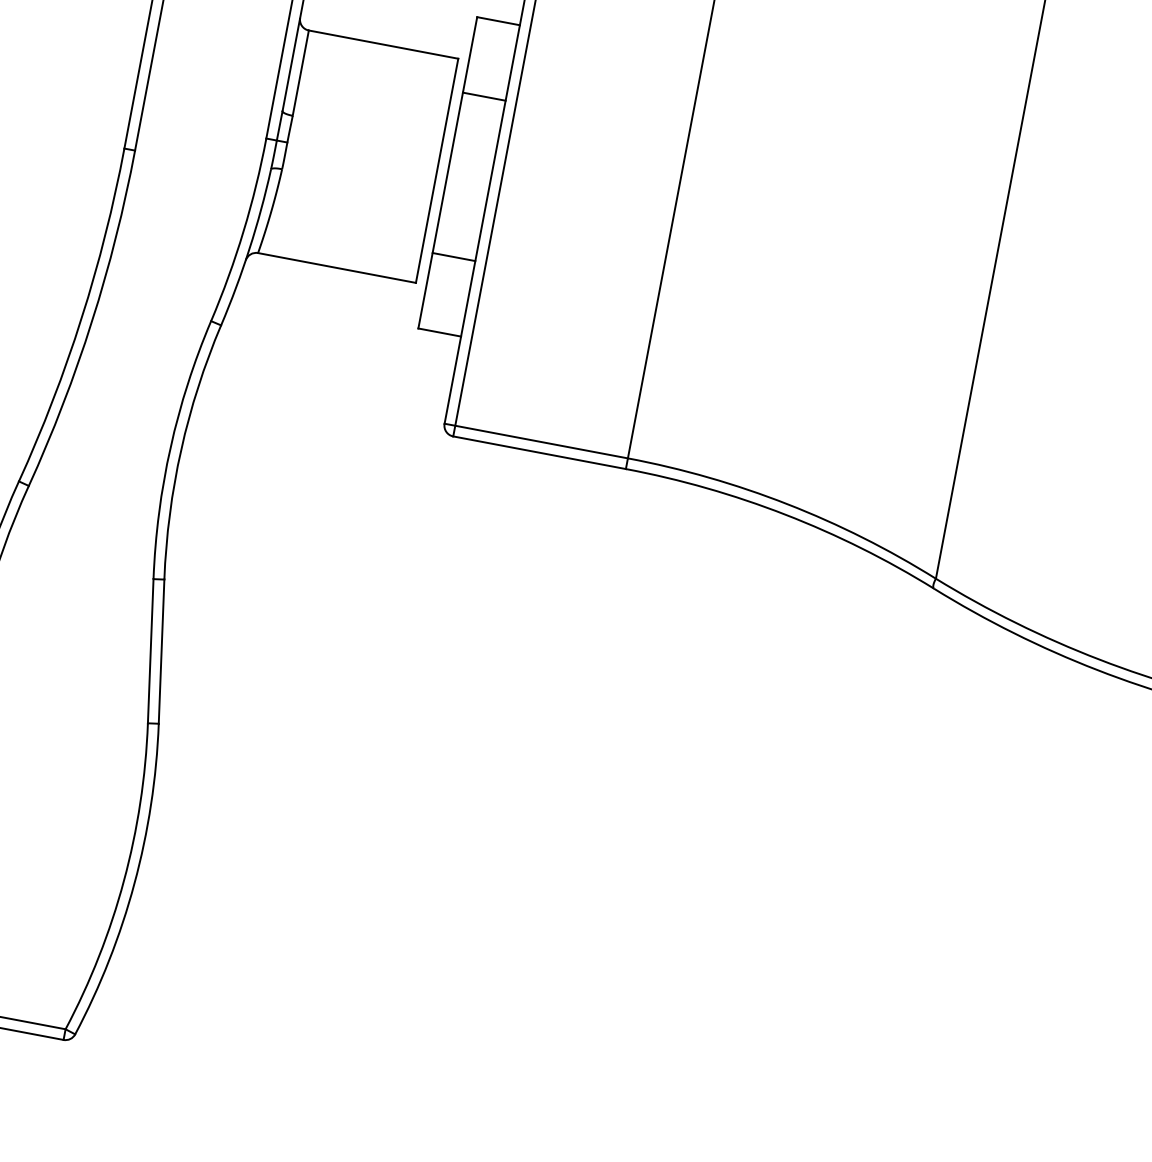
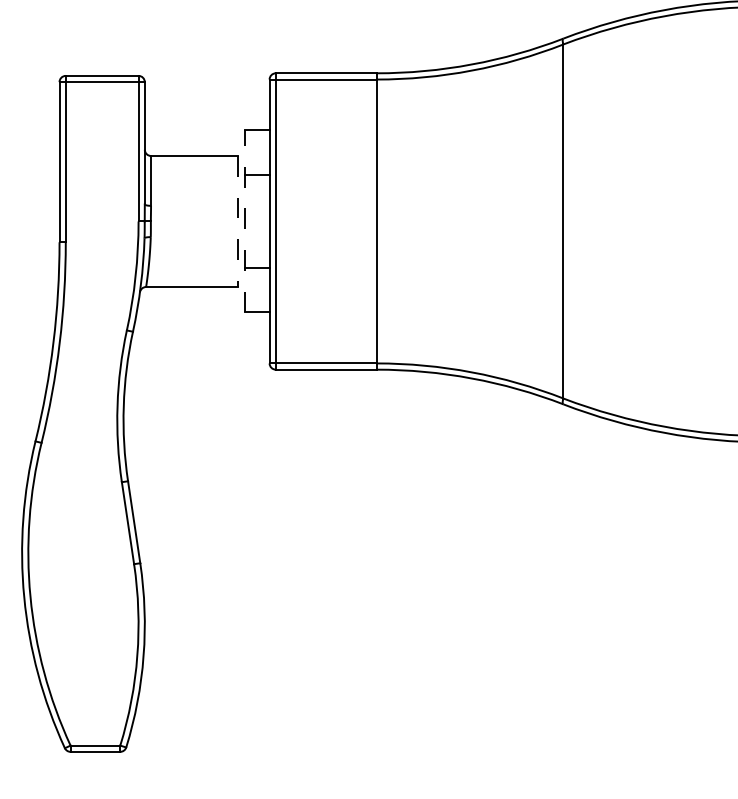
line: (437, 170) -> (238, 221), solid -> dashed
line: (447, 172) -> (244, 221), solid -> dashed

